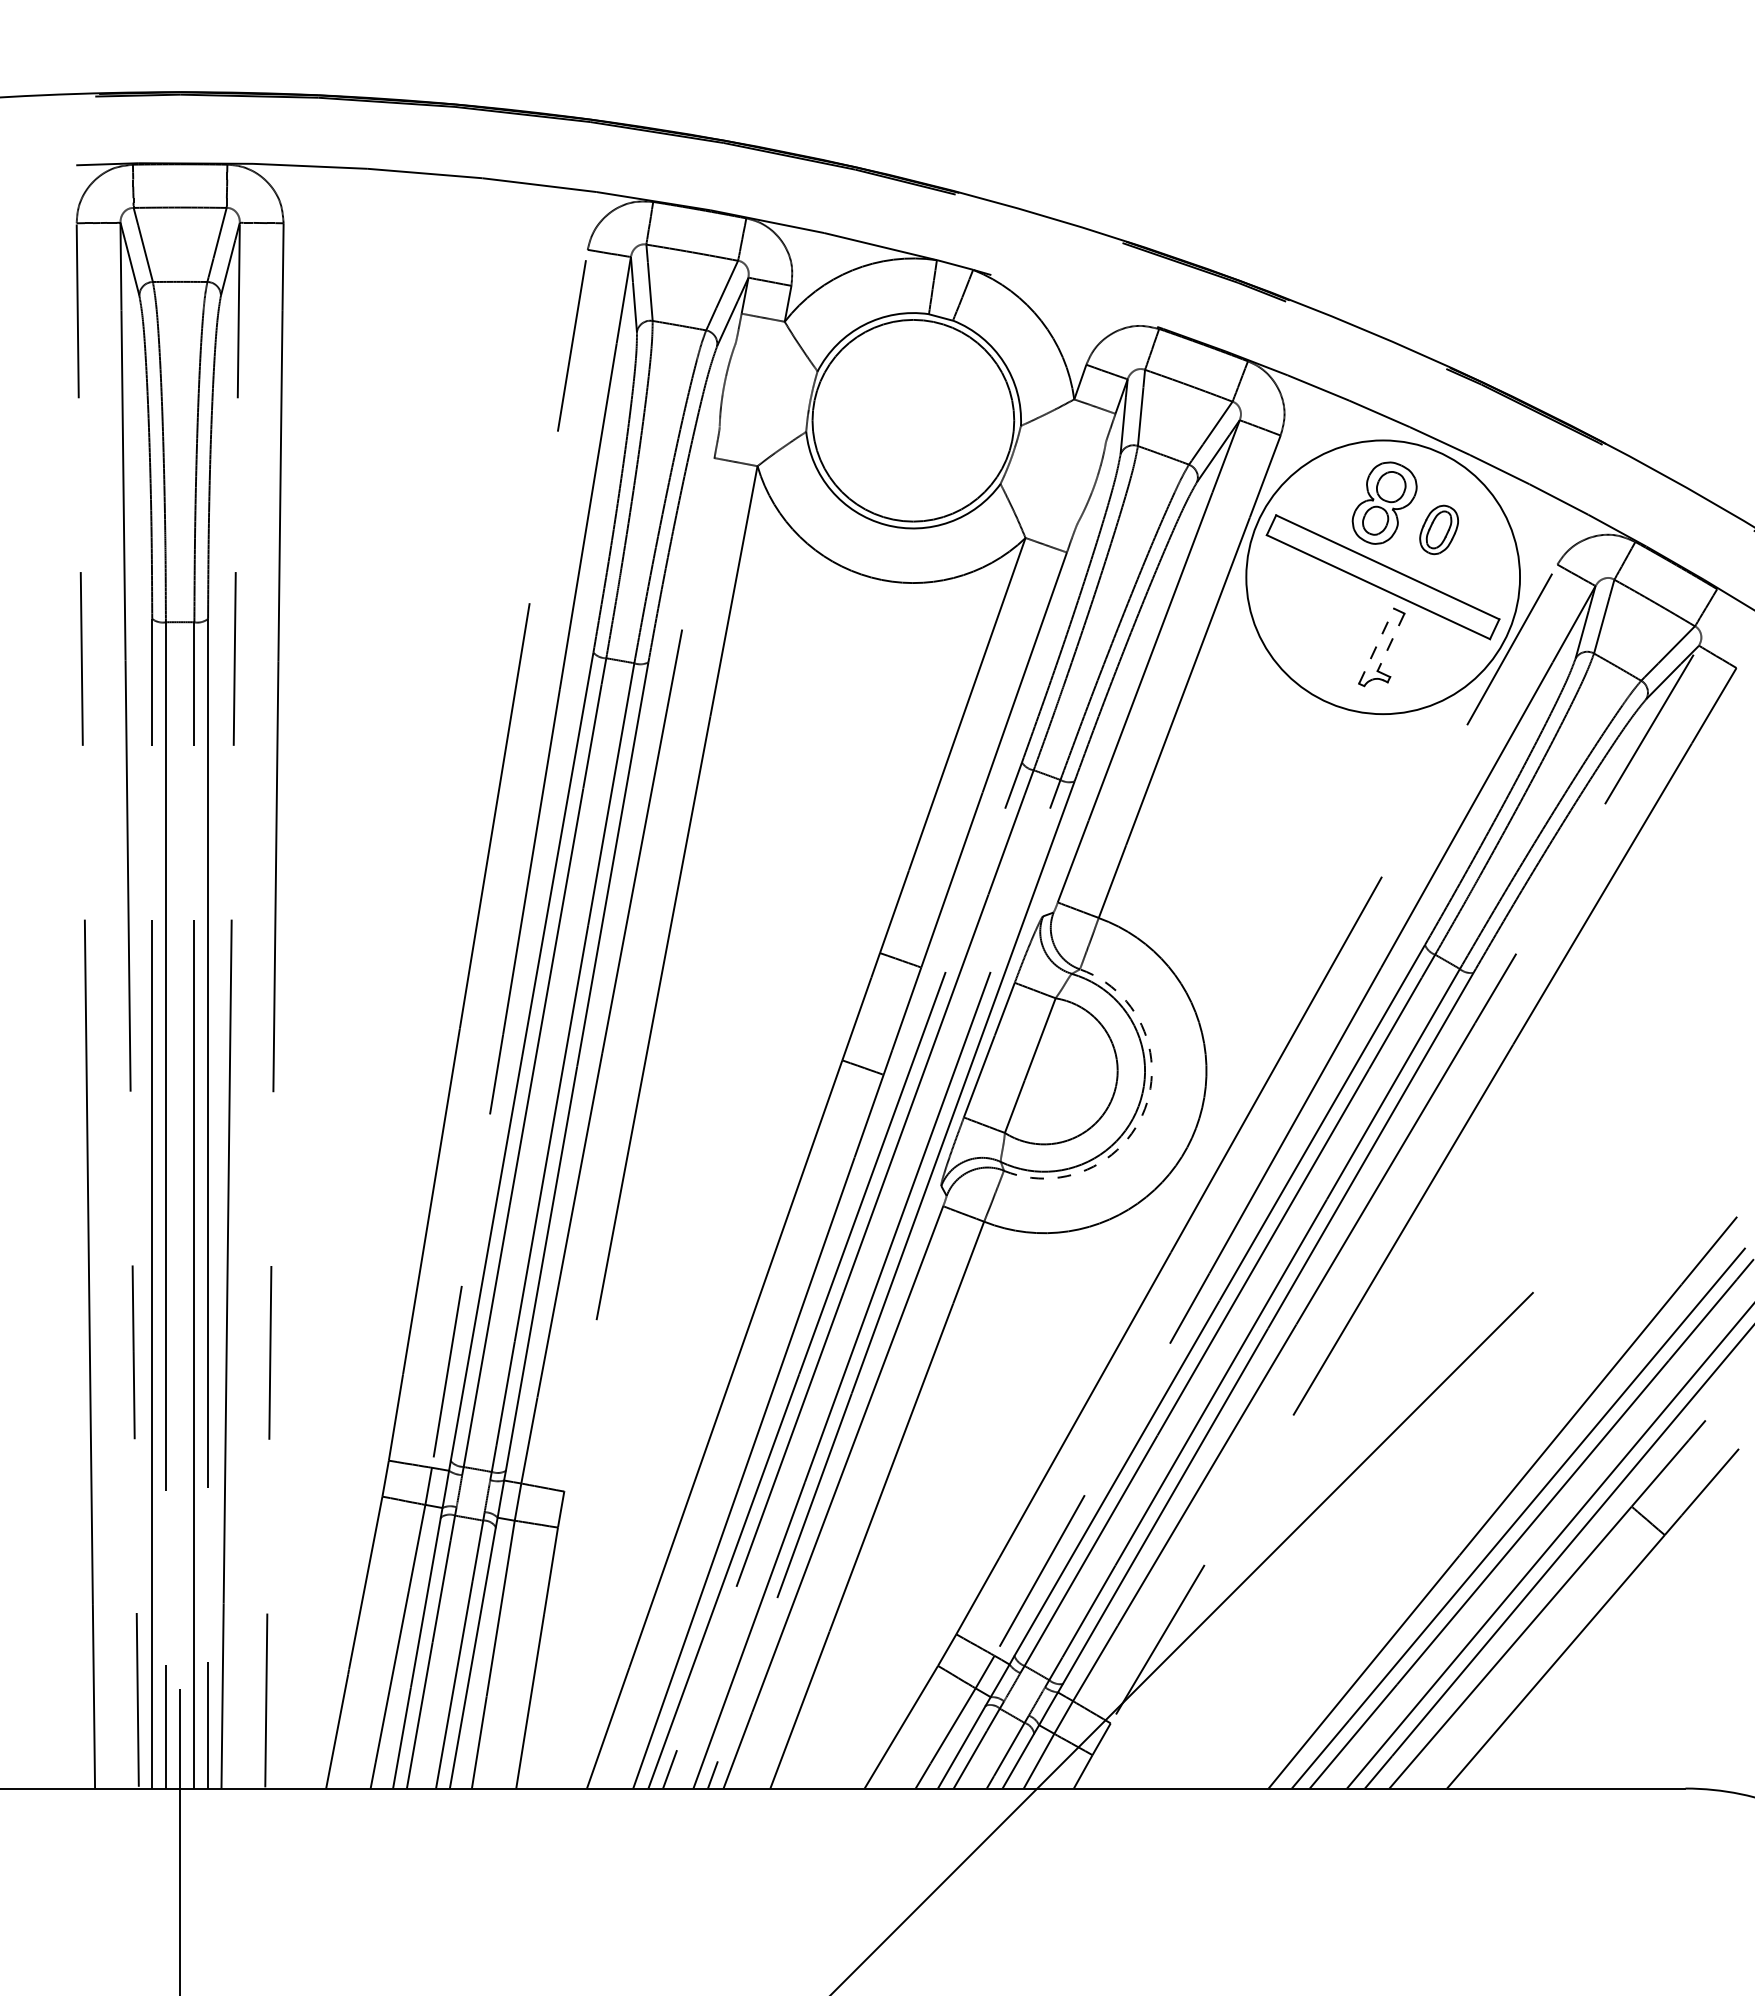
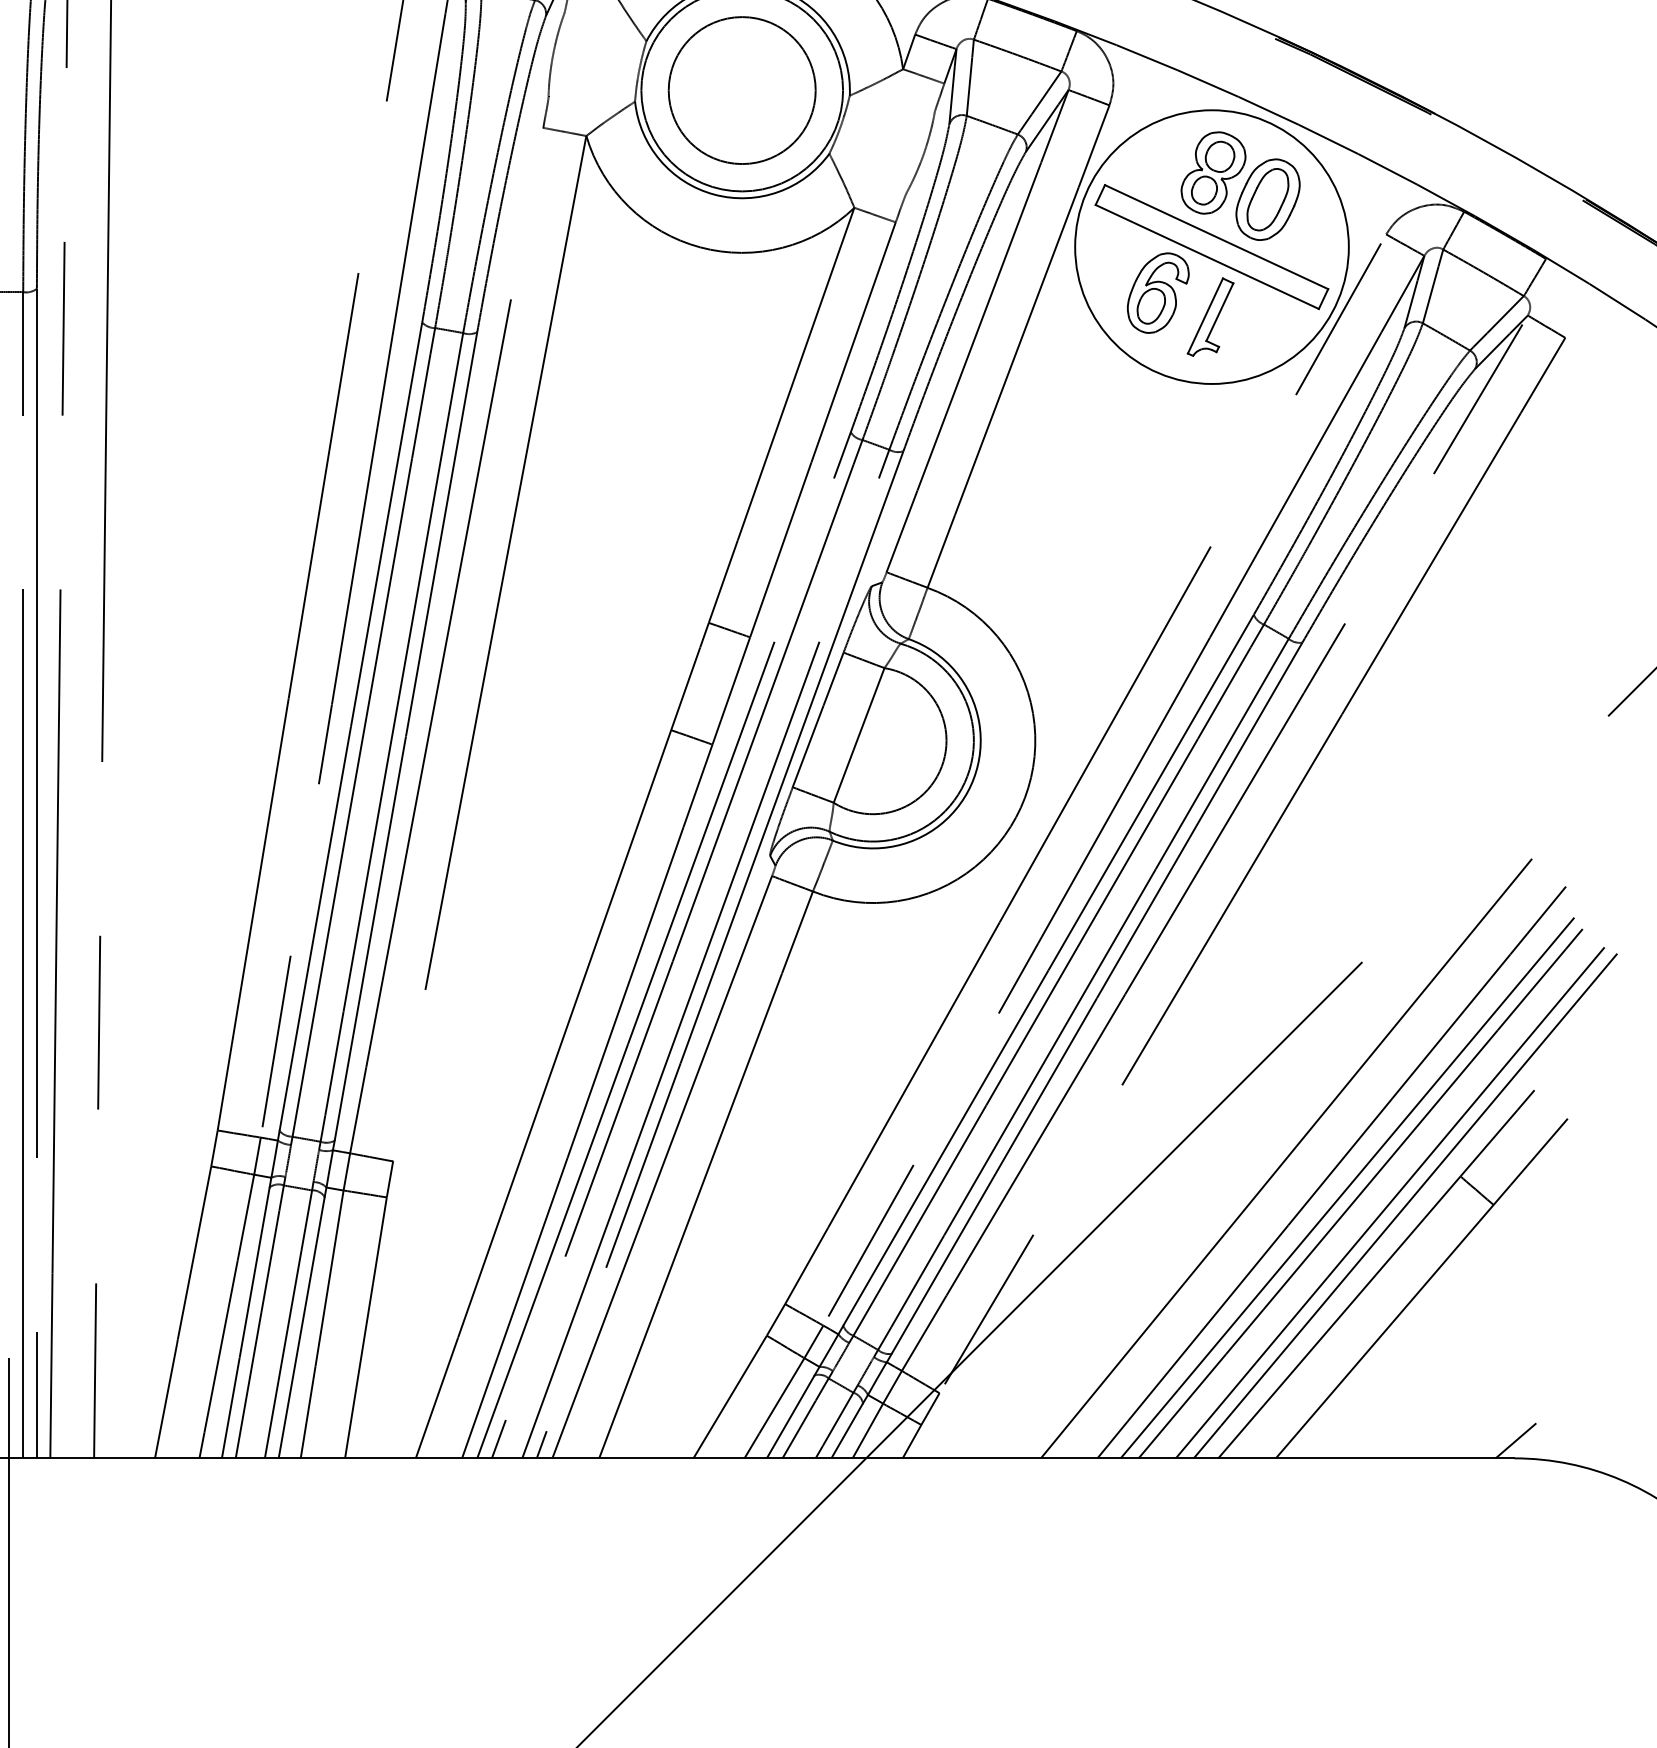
circle: (913, 420) -> (742, 90), added
part: (1438, 529) -> (1267, 199), size x1.67
part: (1329, 622) -> (1158, 292), added
line: (1391, 642) -> (1220, 312), dashed -> solid
line: (1376, 645) -> (1205, 315), dashed -> solid
arc: (1144, 1108) -> (973, 778), dashed -> solid
line: (1457, 1488) -> (1286, 1158), added
line: (1686, 1770) -> (1515, 1440), added

